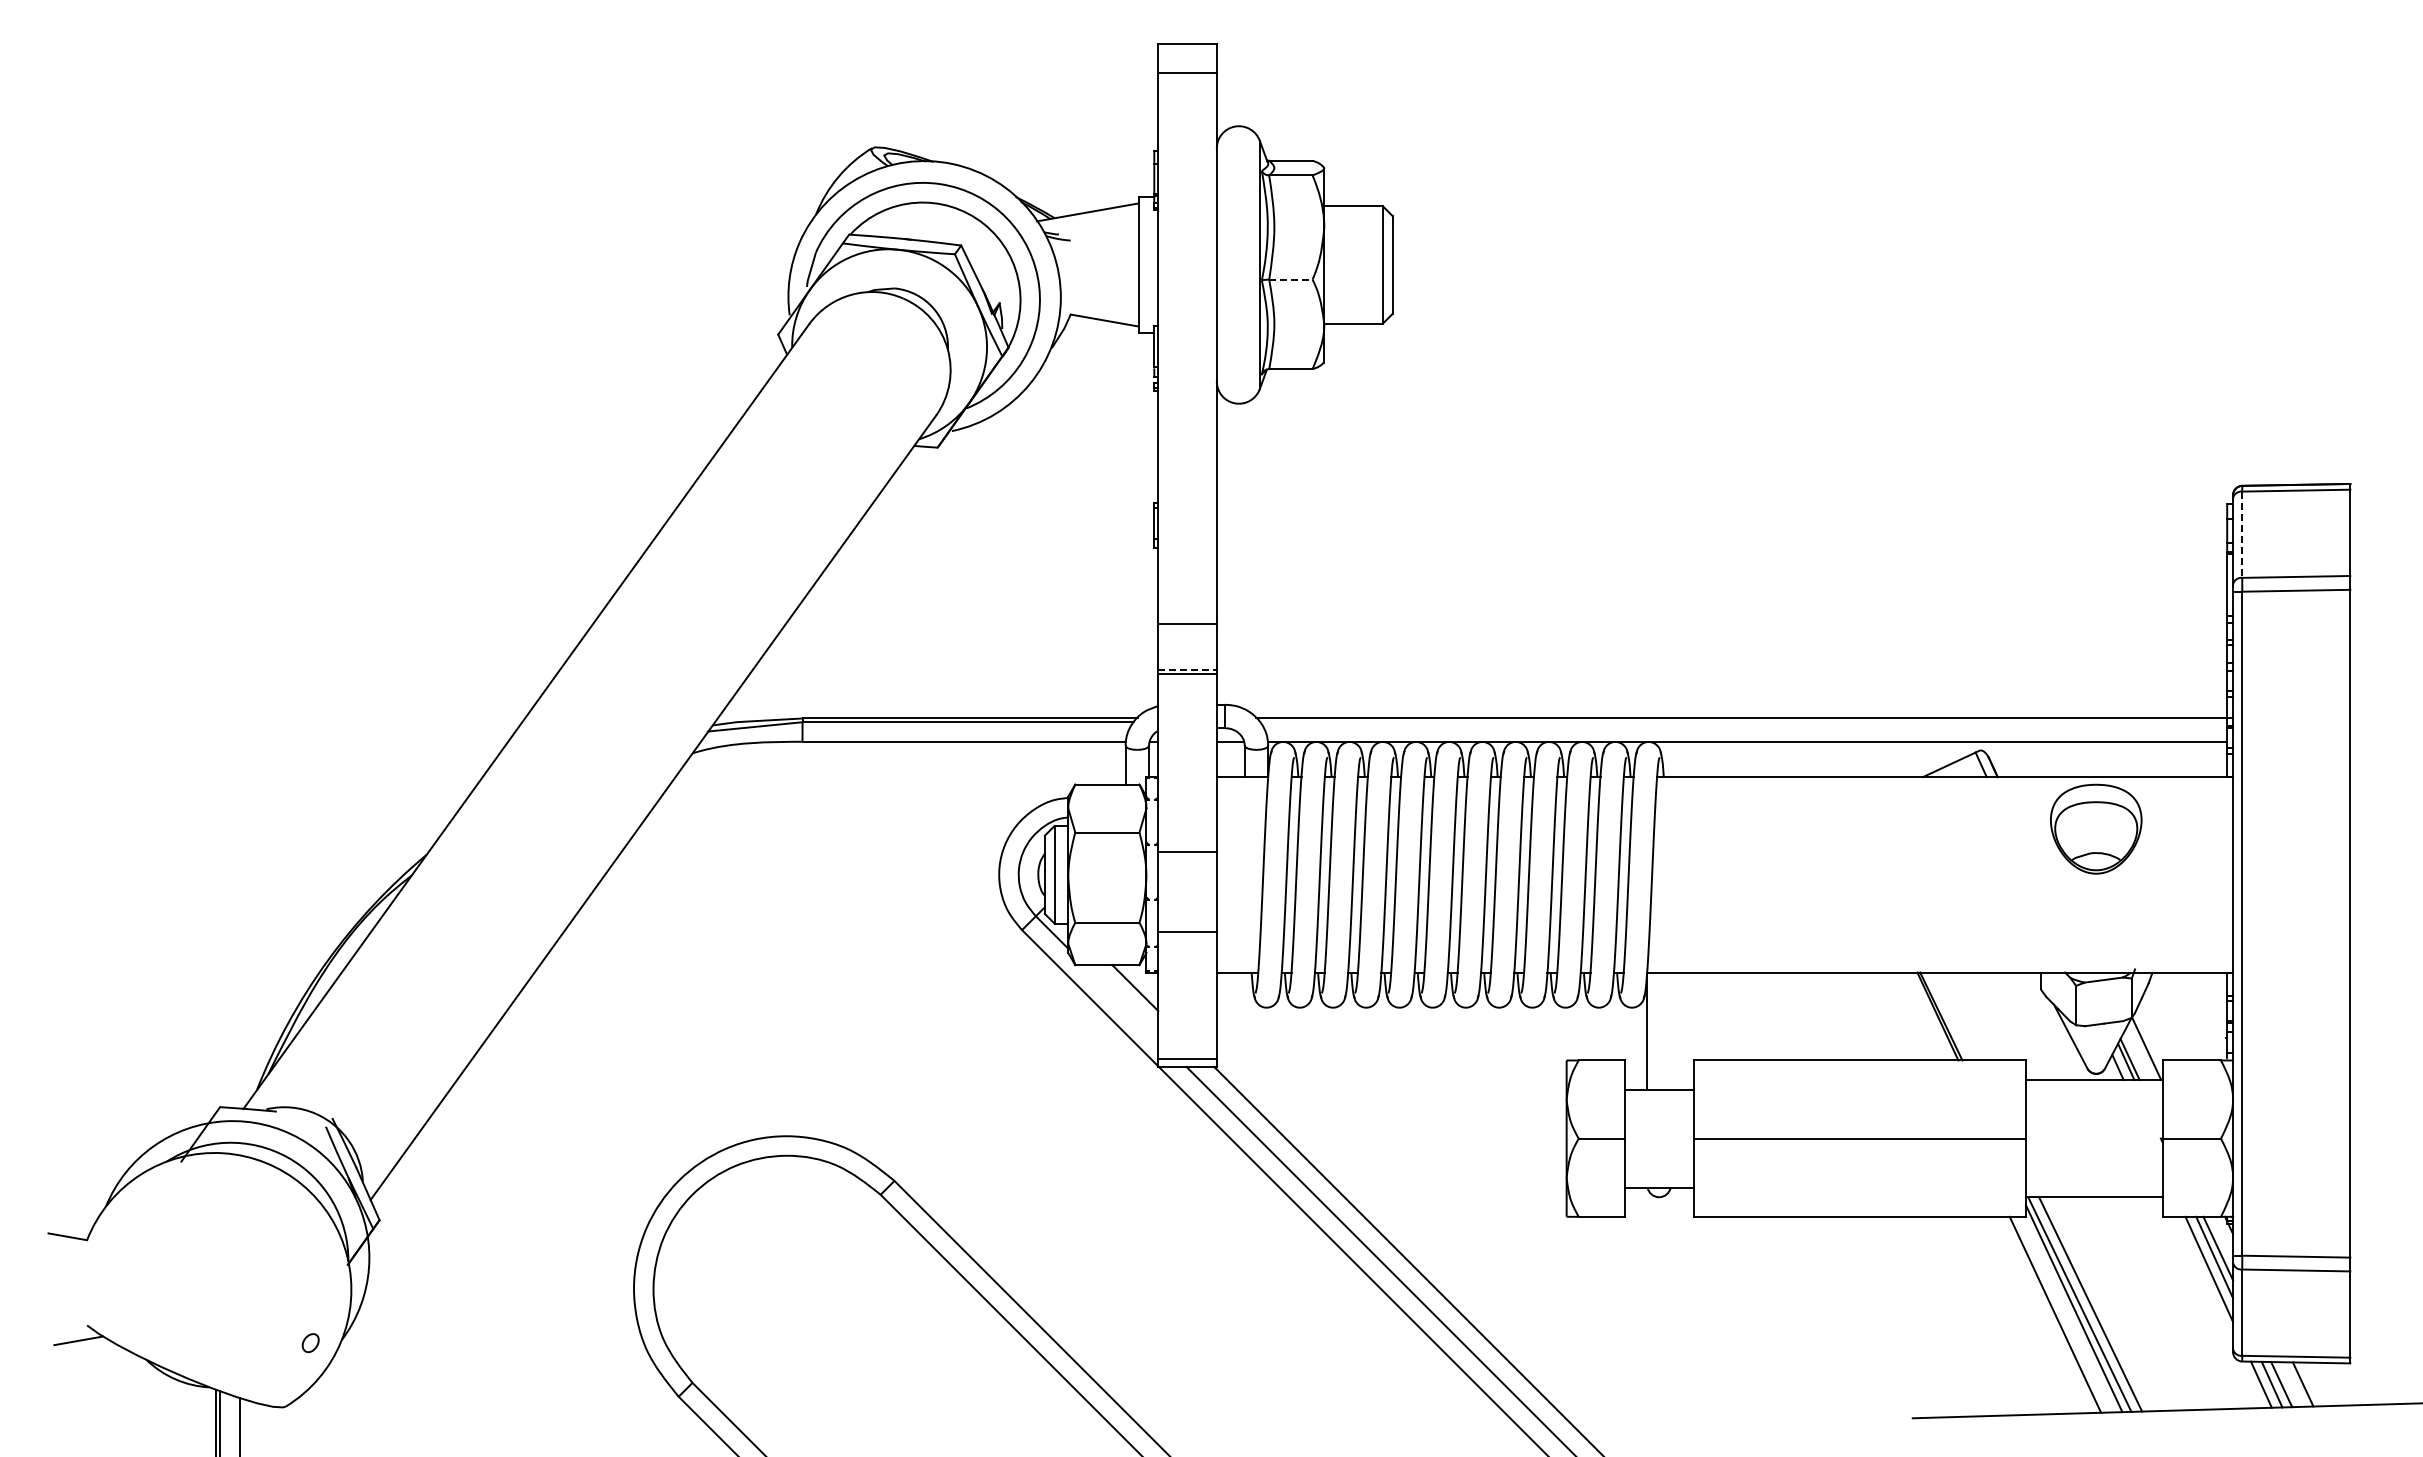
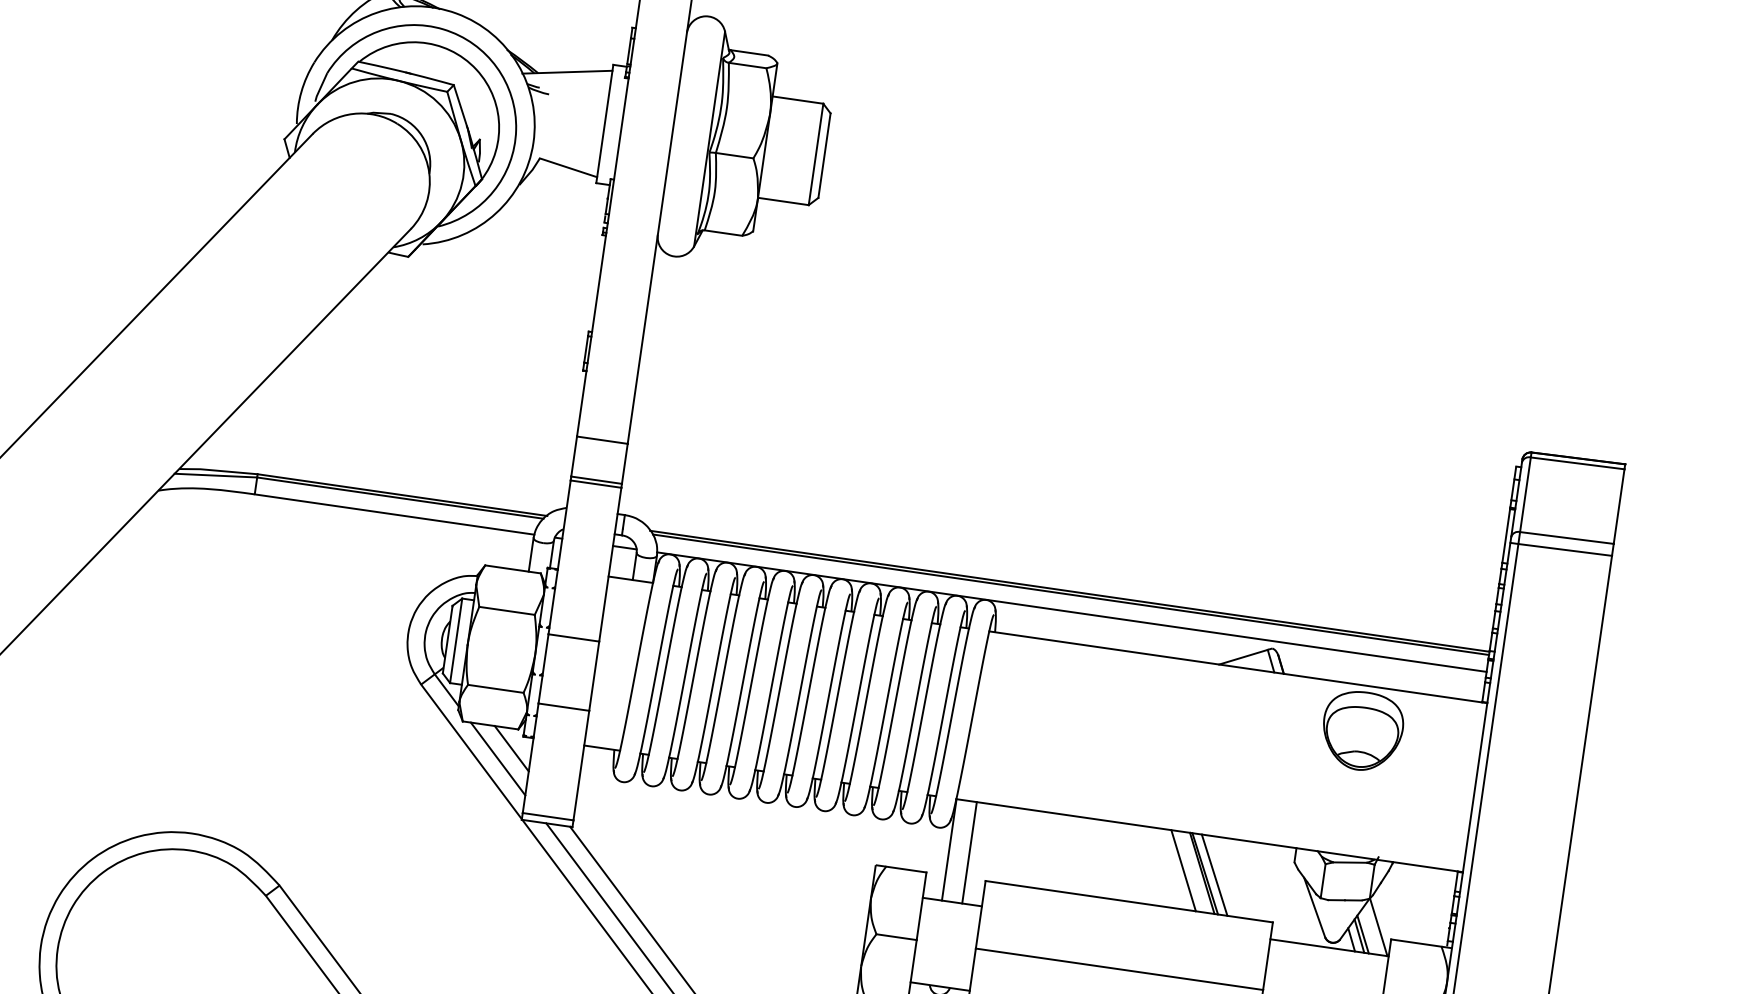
line: (1290, 279) -> (734, 155), dashed -> solid
line: (2242, 535) -> (1525, 495), dashed -> solid
line: (1188, 669) -> (597, 479), dashed -> solid
line: (1743, 722) -> (1070, 594), added
line: (1121, 1001) -> (498, 758), added
line: (1915, 1016) -> (1182, 870), added
line: (1952, 1016) -> (1214, 875), added
line: (1670, 1030) -> (969, 852), added

